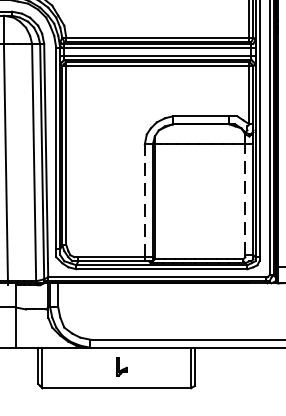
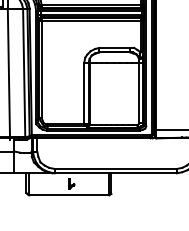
line: (145, 200) -> (84, 93), dashed -> solid
line: (245, 200) -> (138, 93), dashed -> solid

